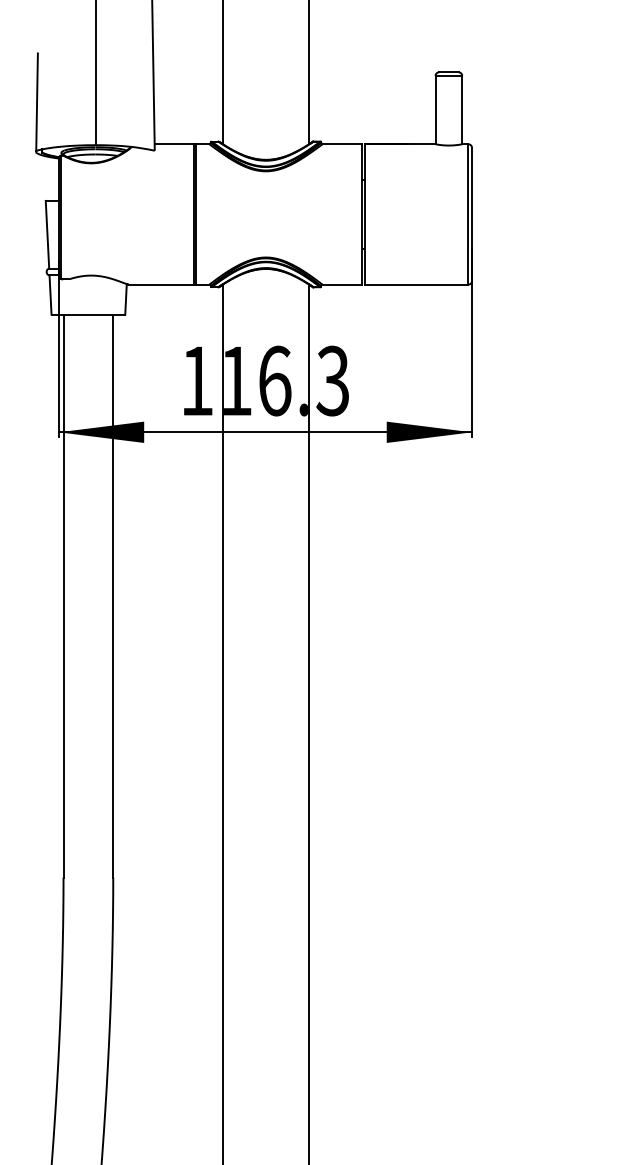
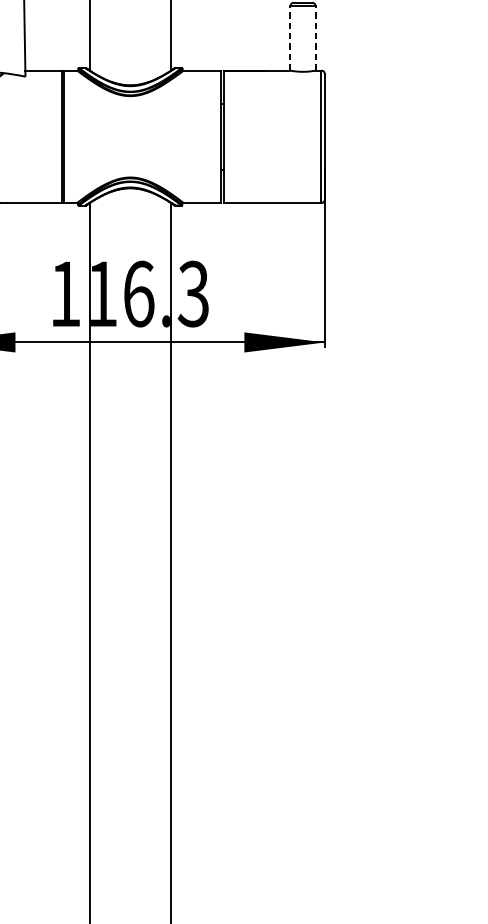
line: (435, 109) -> (290, 37), solid -> dashed
line: (462, 109) -> (315, 37), solid -> dashed

